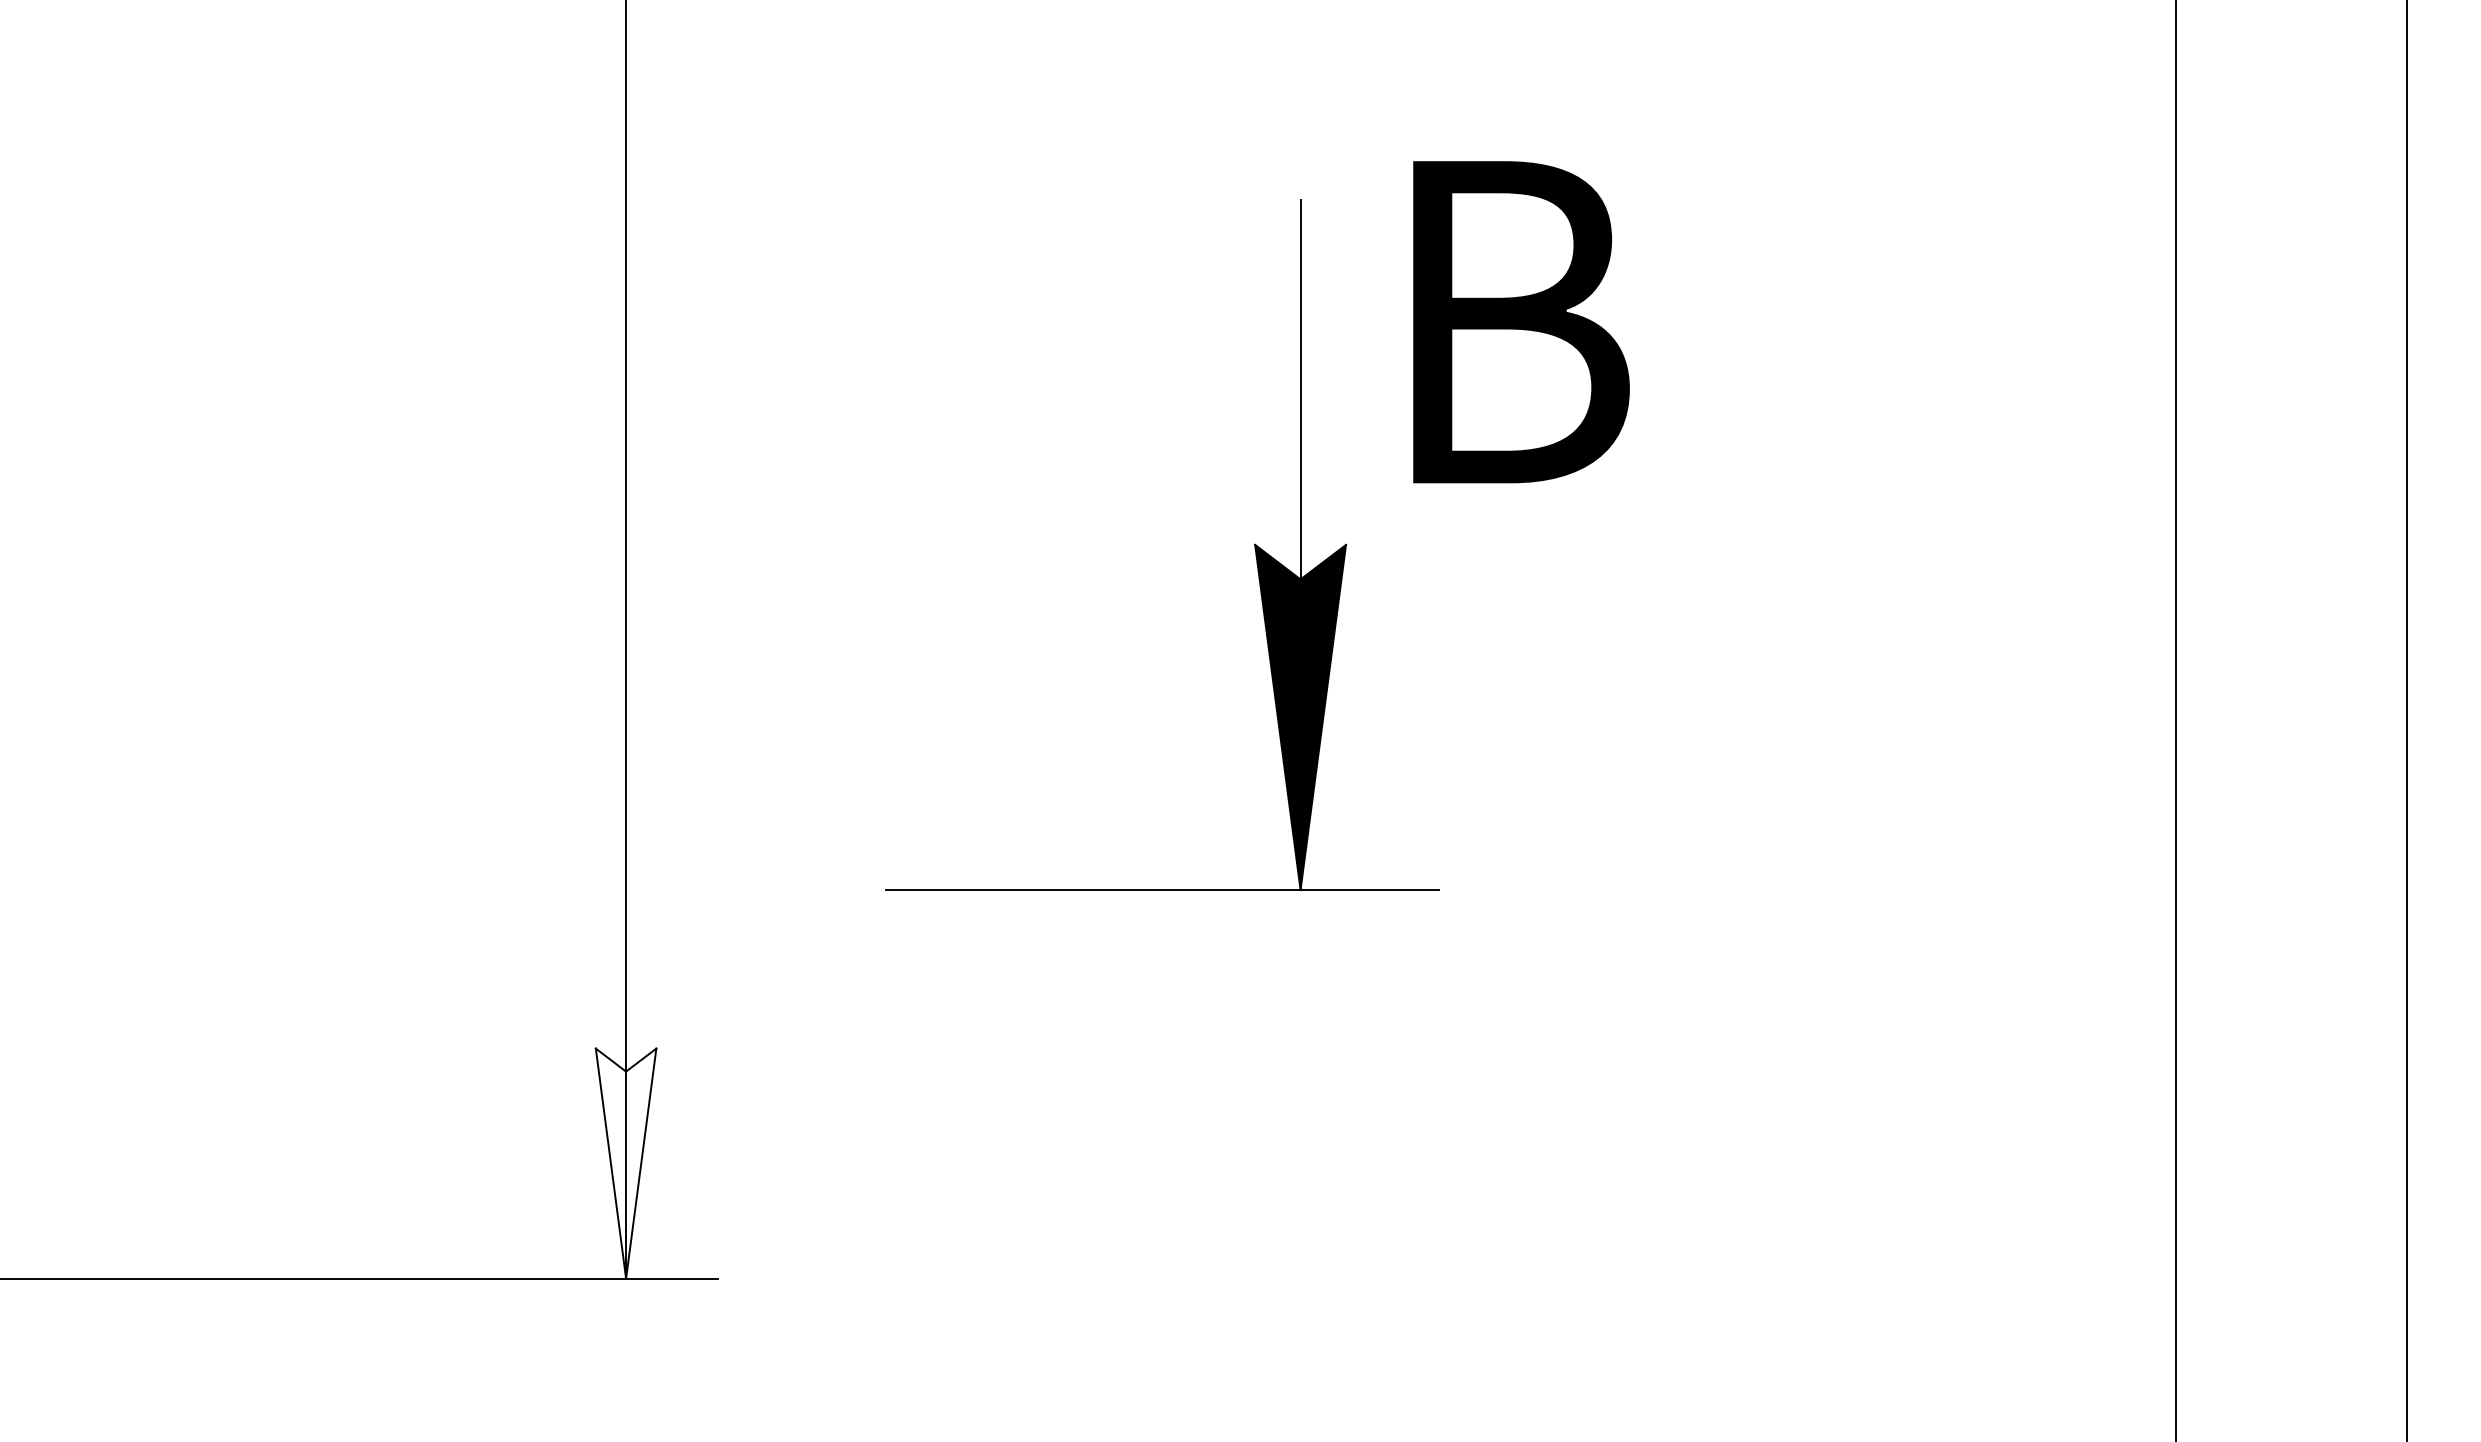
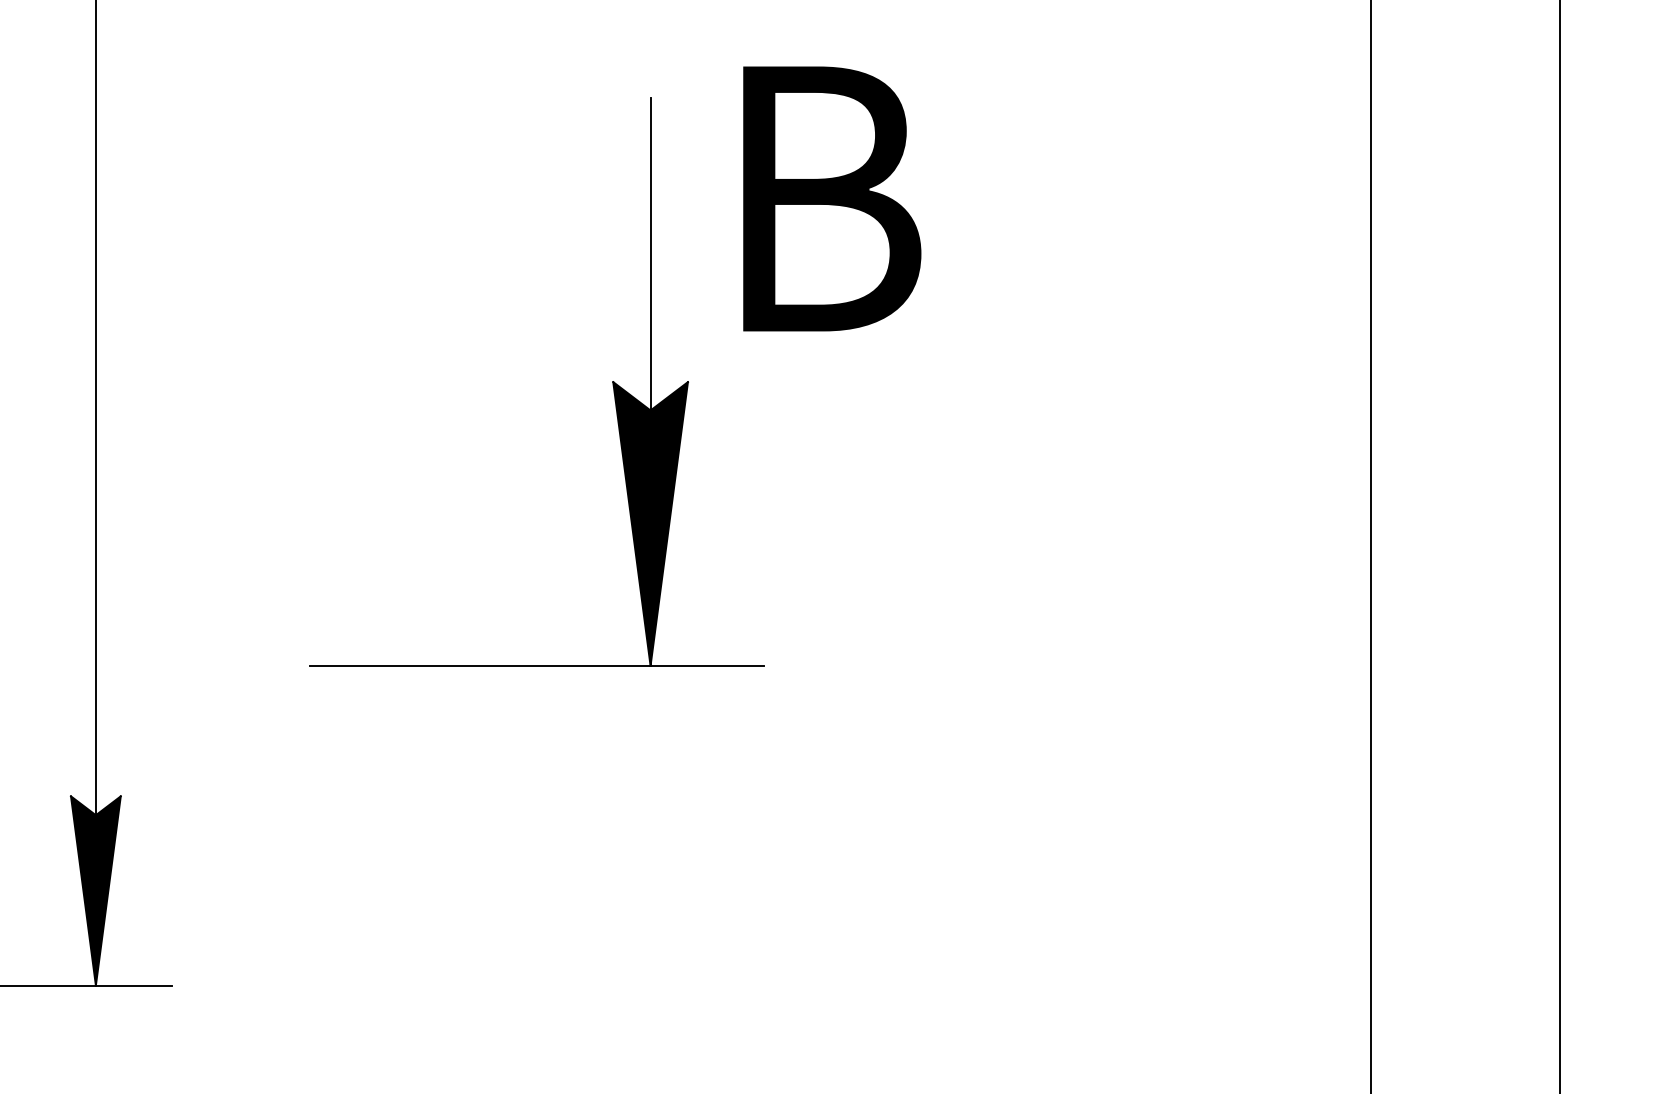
fill: (625, 1163) -> (95, 890), added

